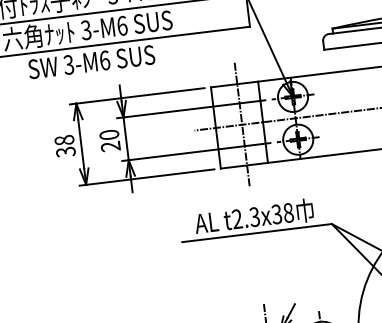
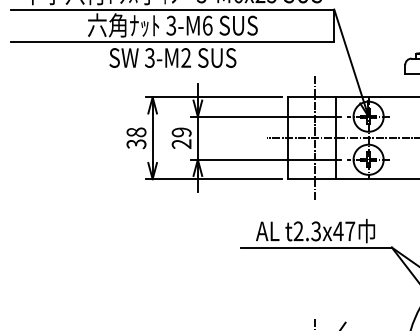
text: (105, 60) -> (186, 57), 3-M6 -> 3-M2
text: (109, 135) -> (181, 132), 20 -> 29
text: (282, 213) -> (344, 231), t2.3x38 -> t2.3x47

